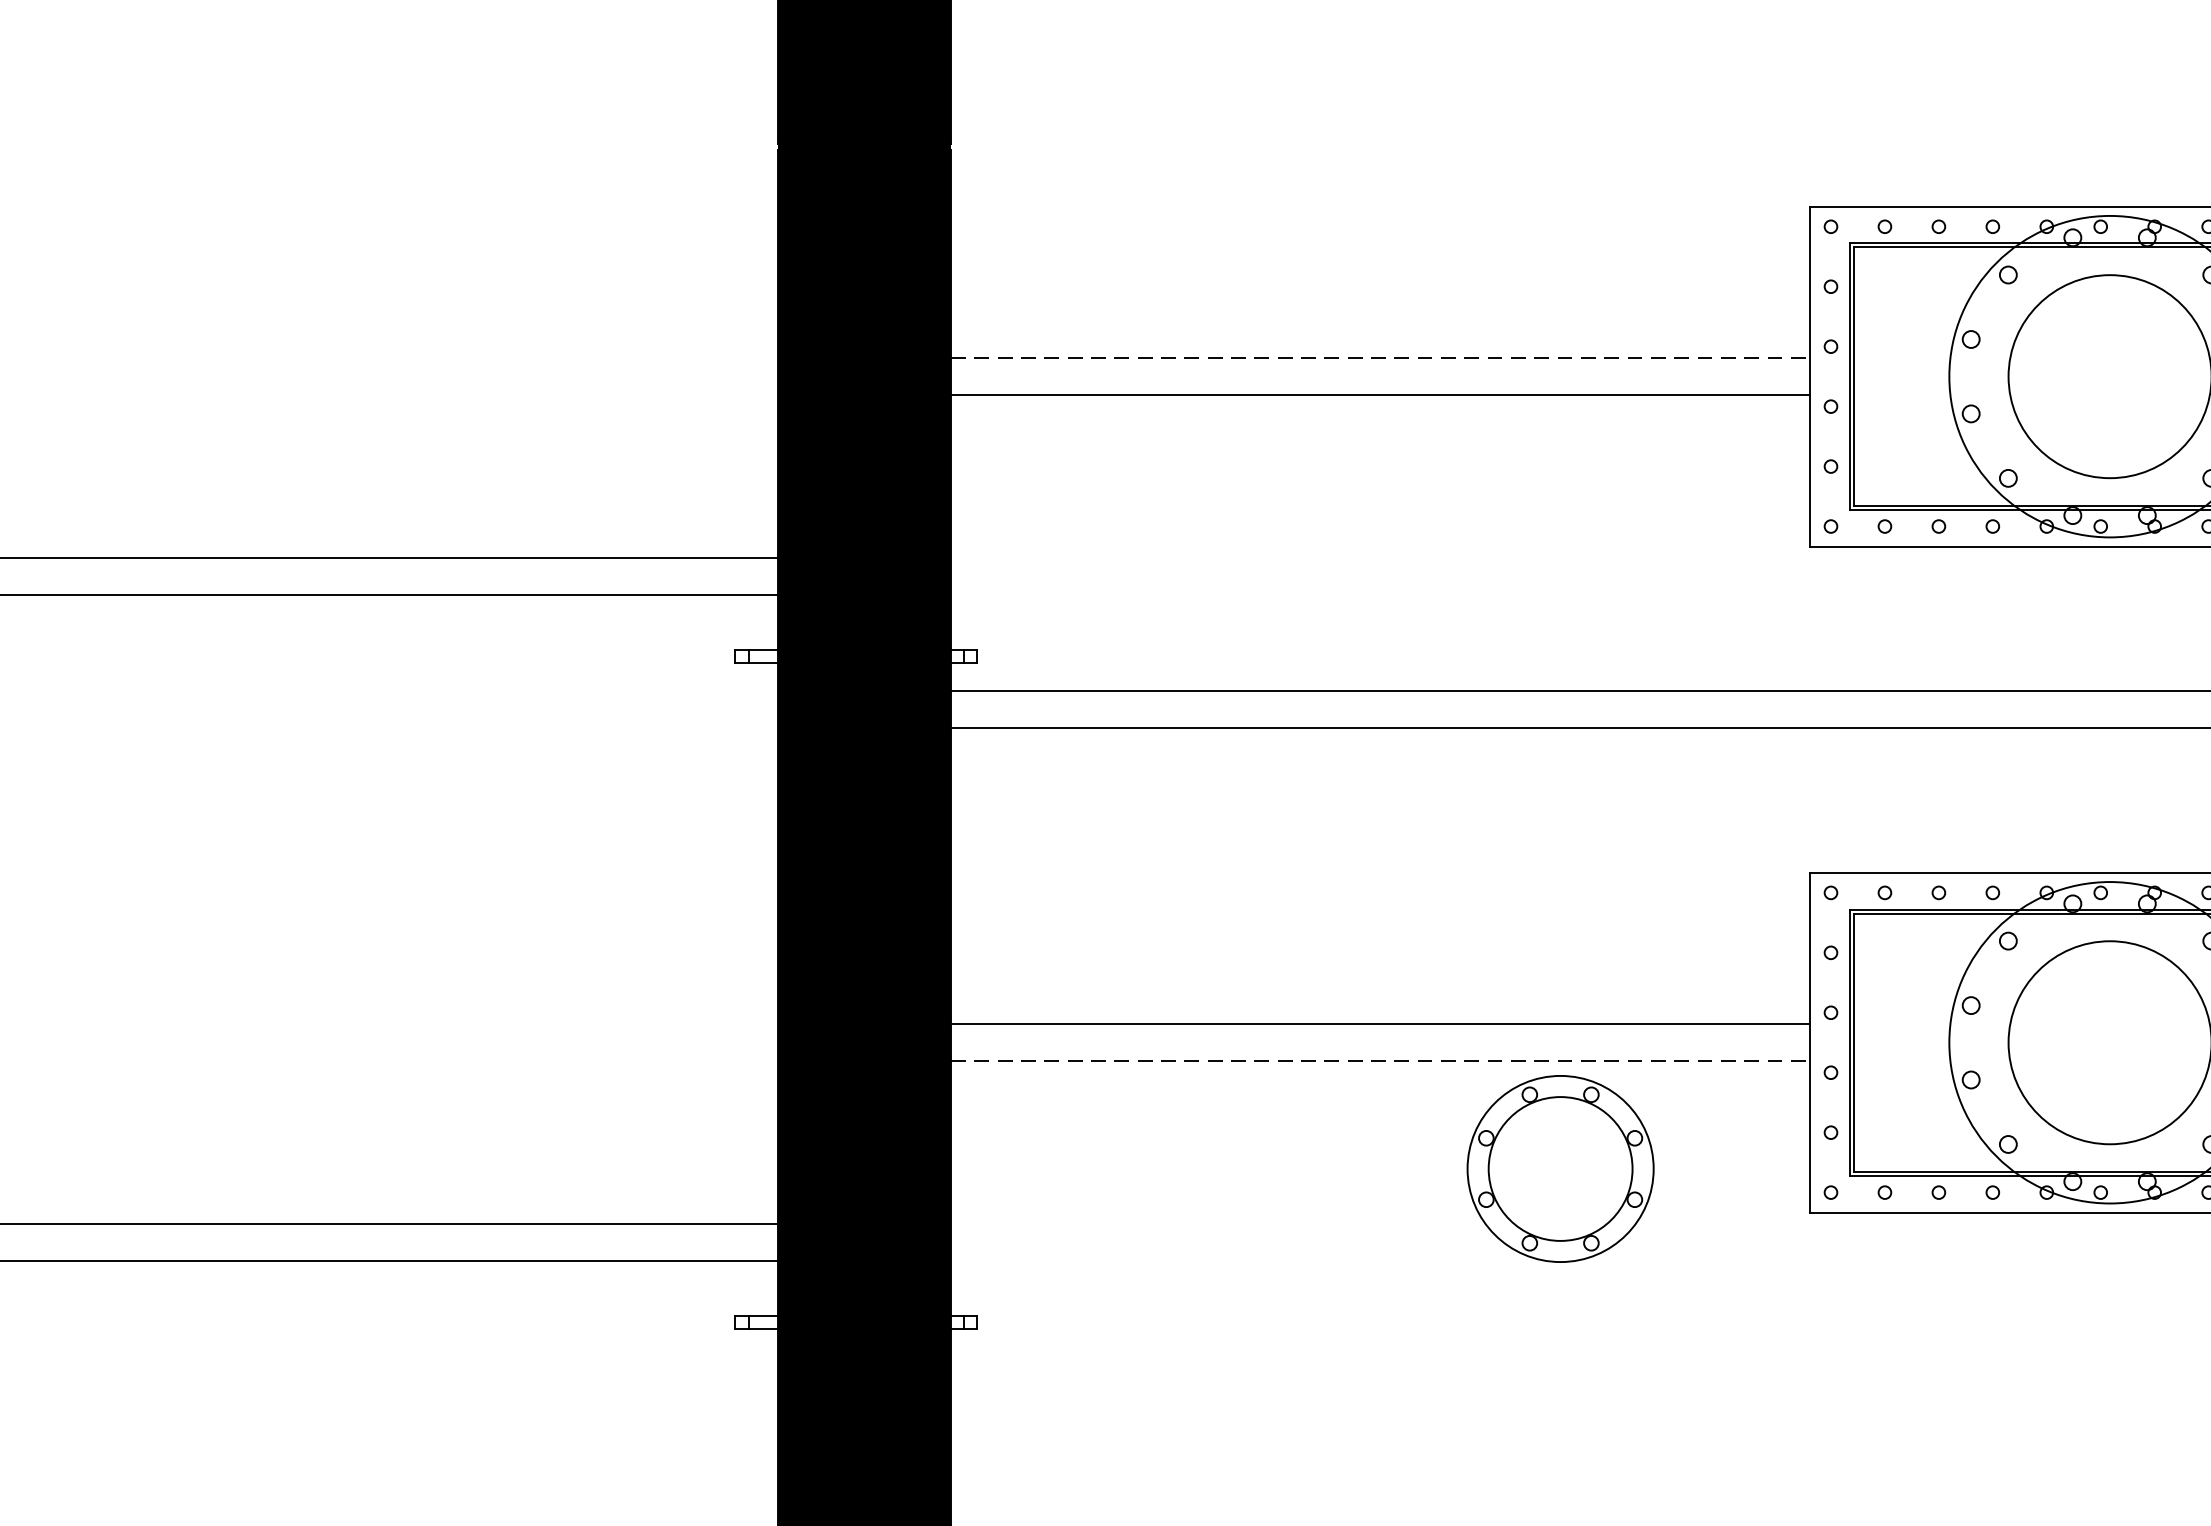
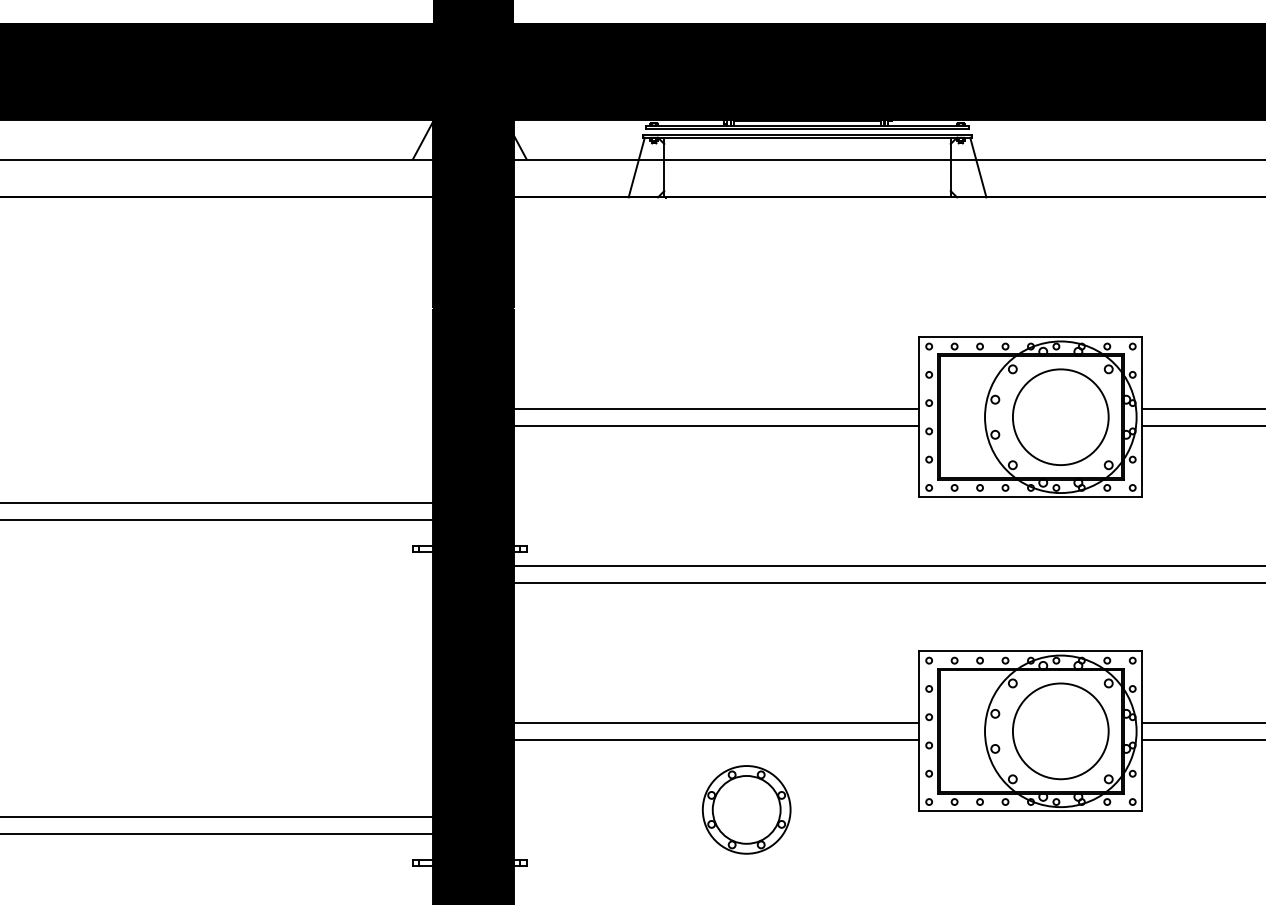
line: (1356, 358) -> (705, 408), dashed -> solid
line: (1356, 1062) -> (705, 740), dashed -> solid
part: (1560, 1168) -> (746, 809), moved

